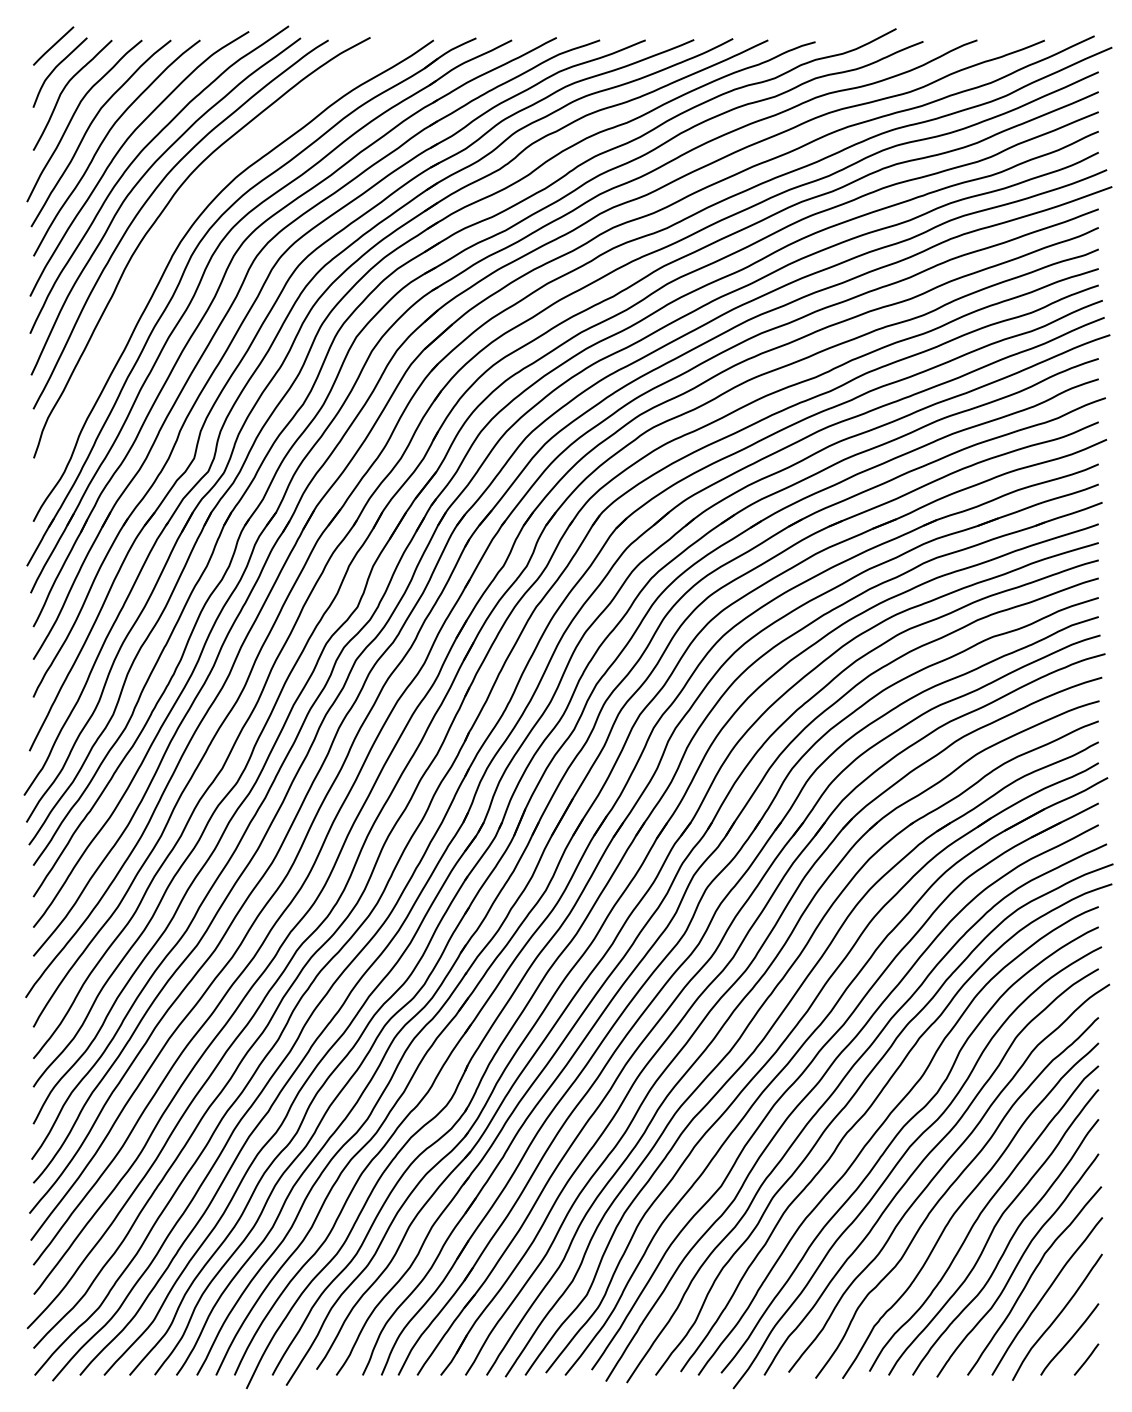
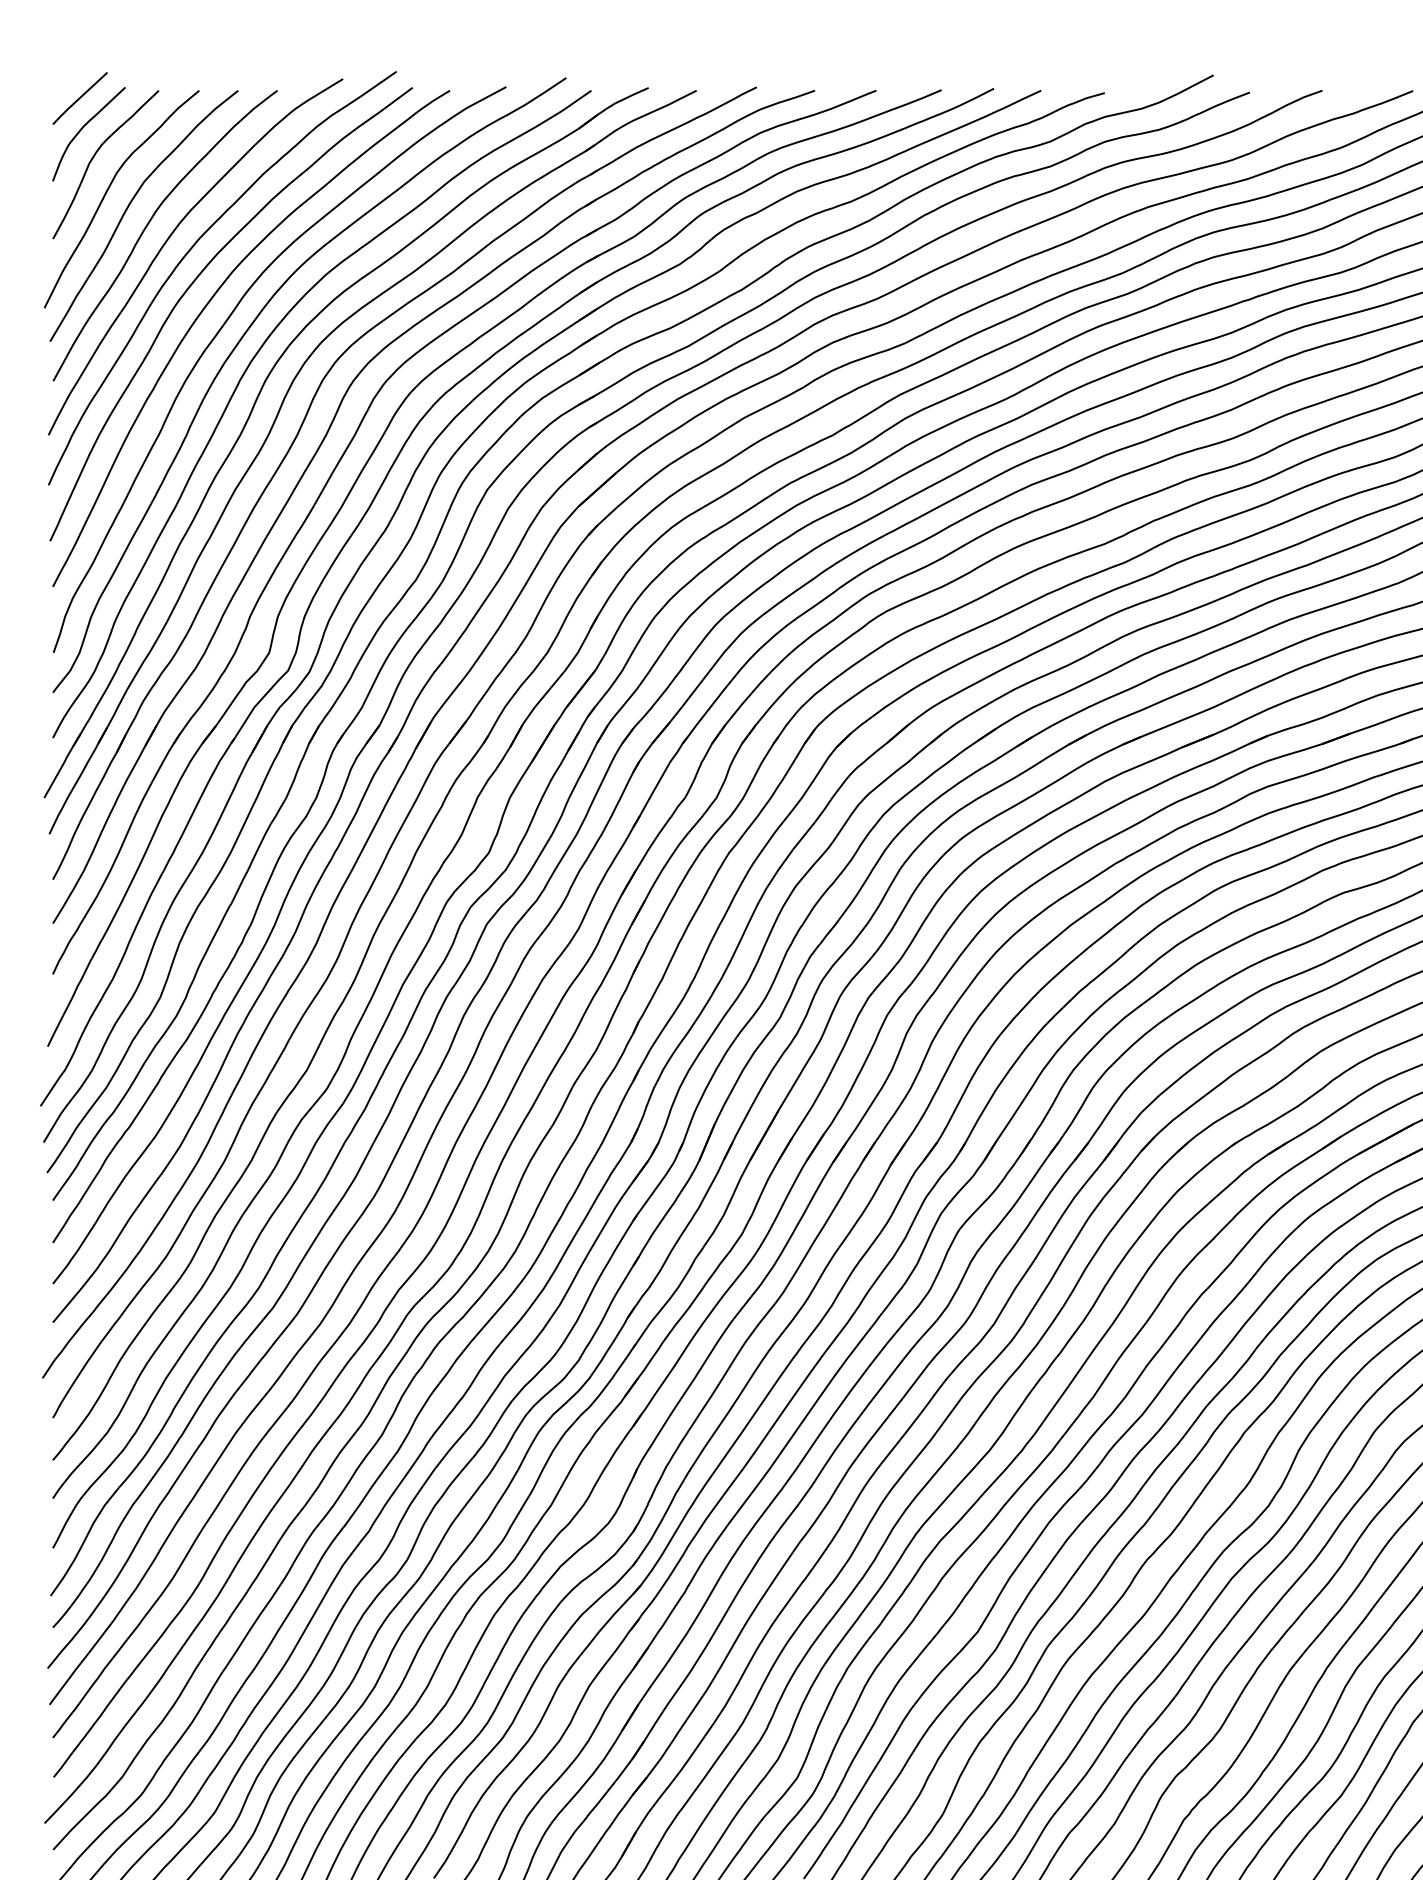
curve: (174, 225) -> (242, 339), added

